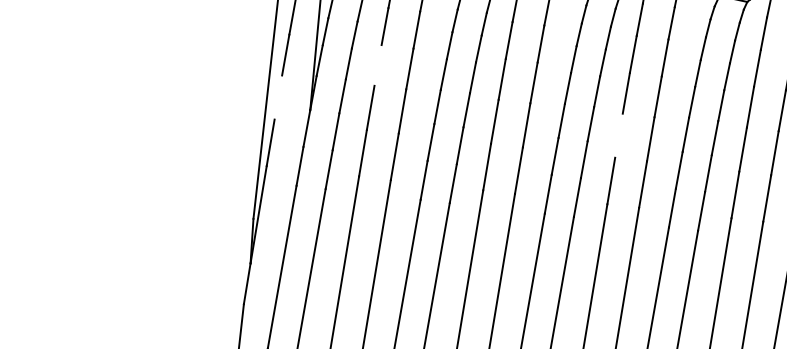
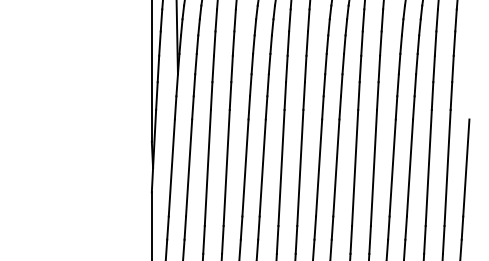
line: (377, 65) -> (214, 43), added
line: (278, 96) -> (158, 68), added
line: (619, 134) -> (360, 68), added

